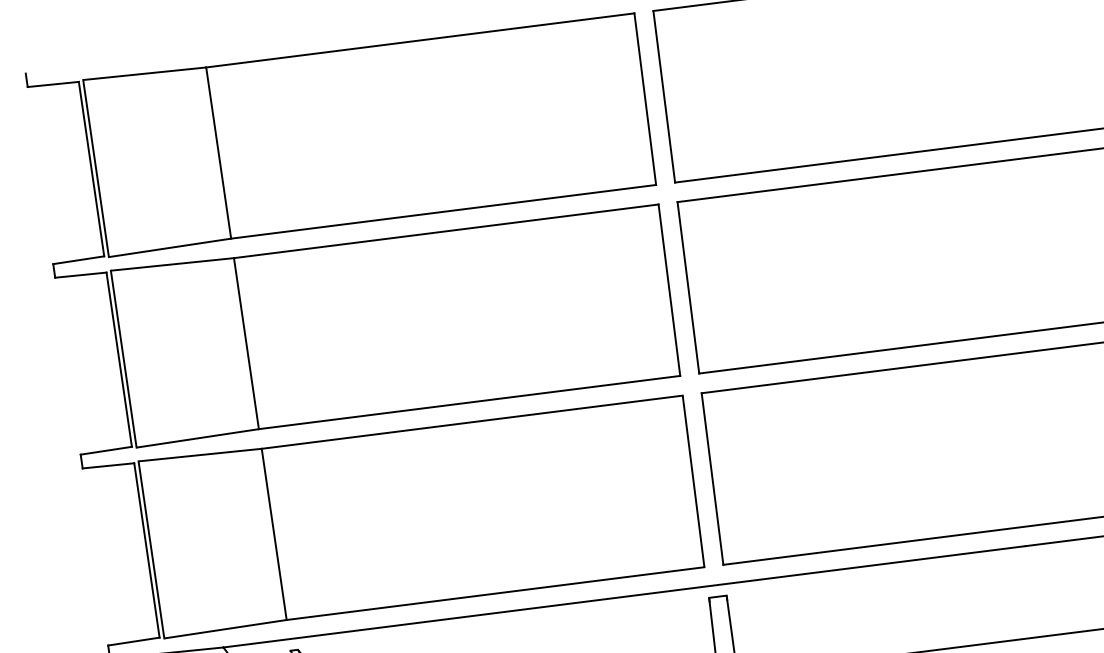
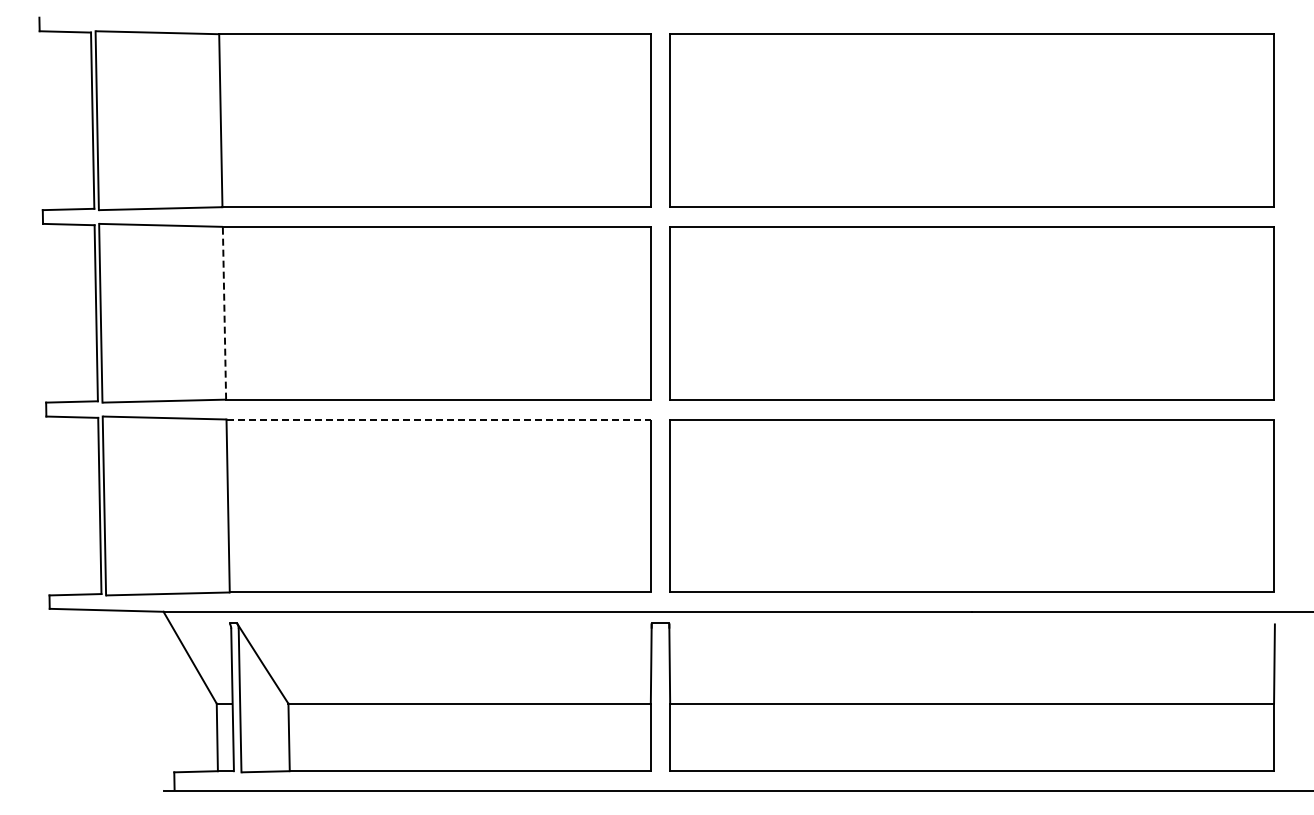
line: (246, 342) -> (224, 312), solid -> dashed
line: (473, 422) -> (439, 419), solid -> dashed

